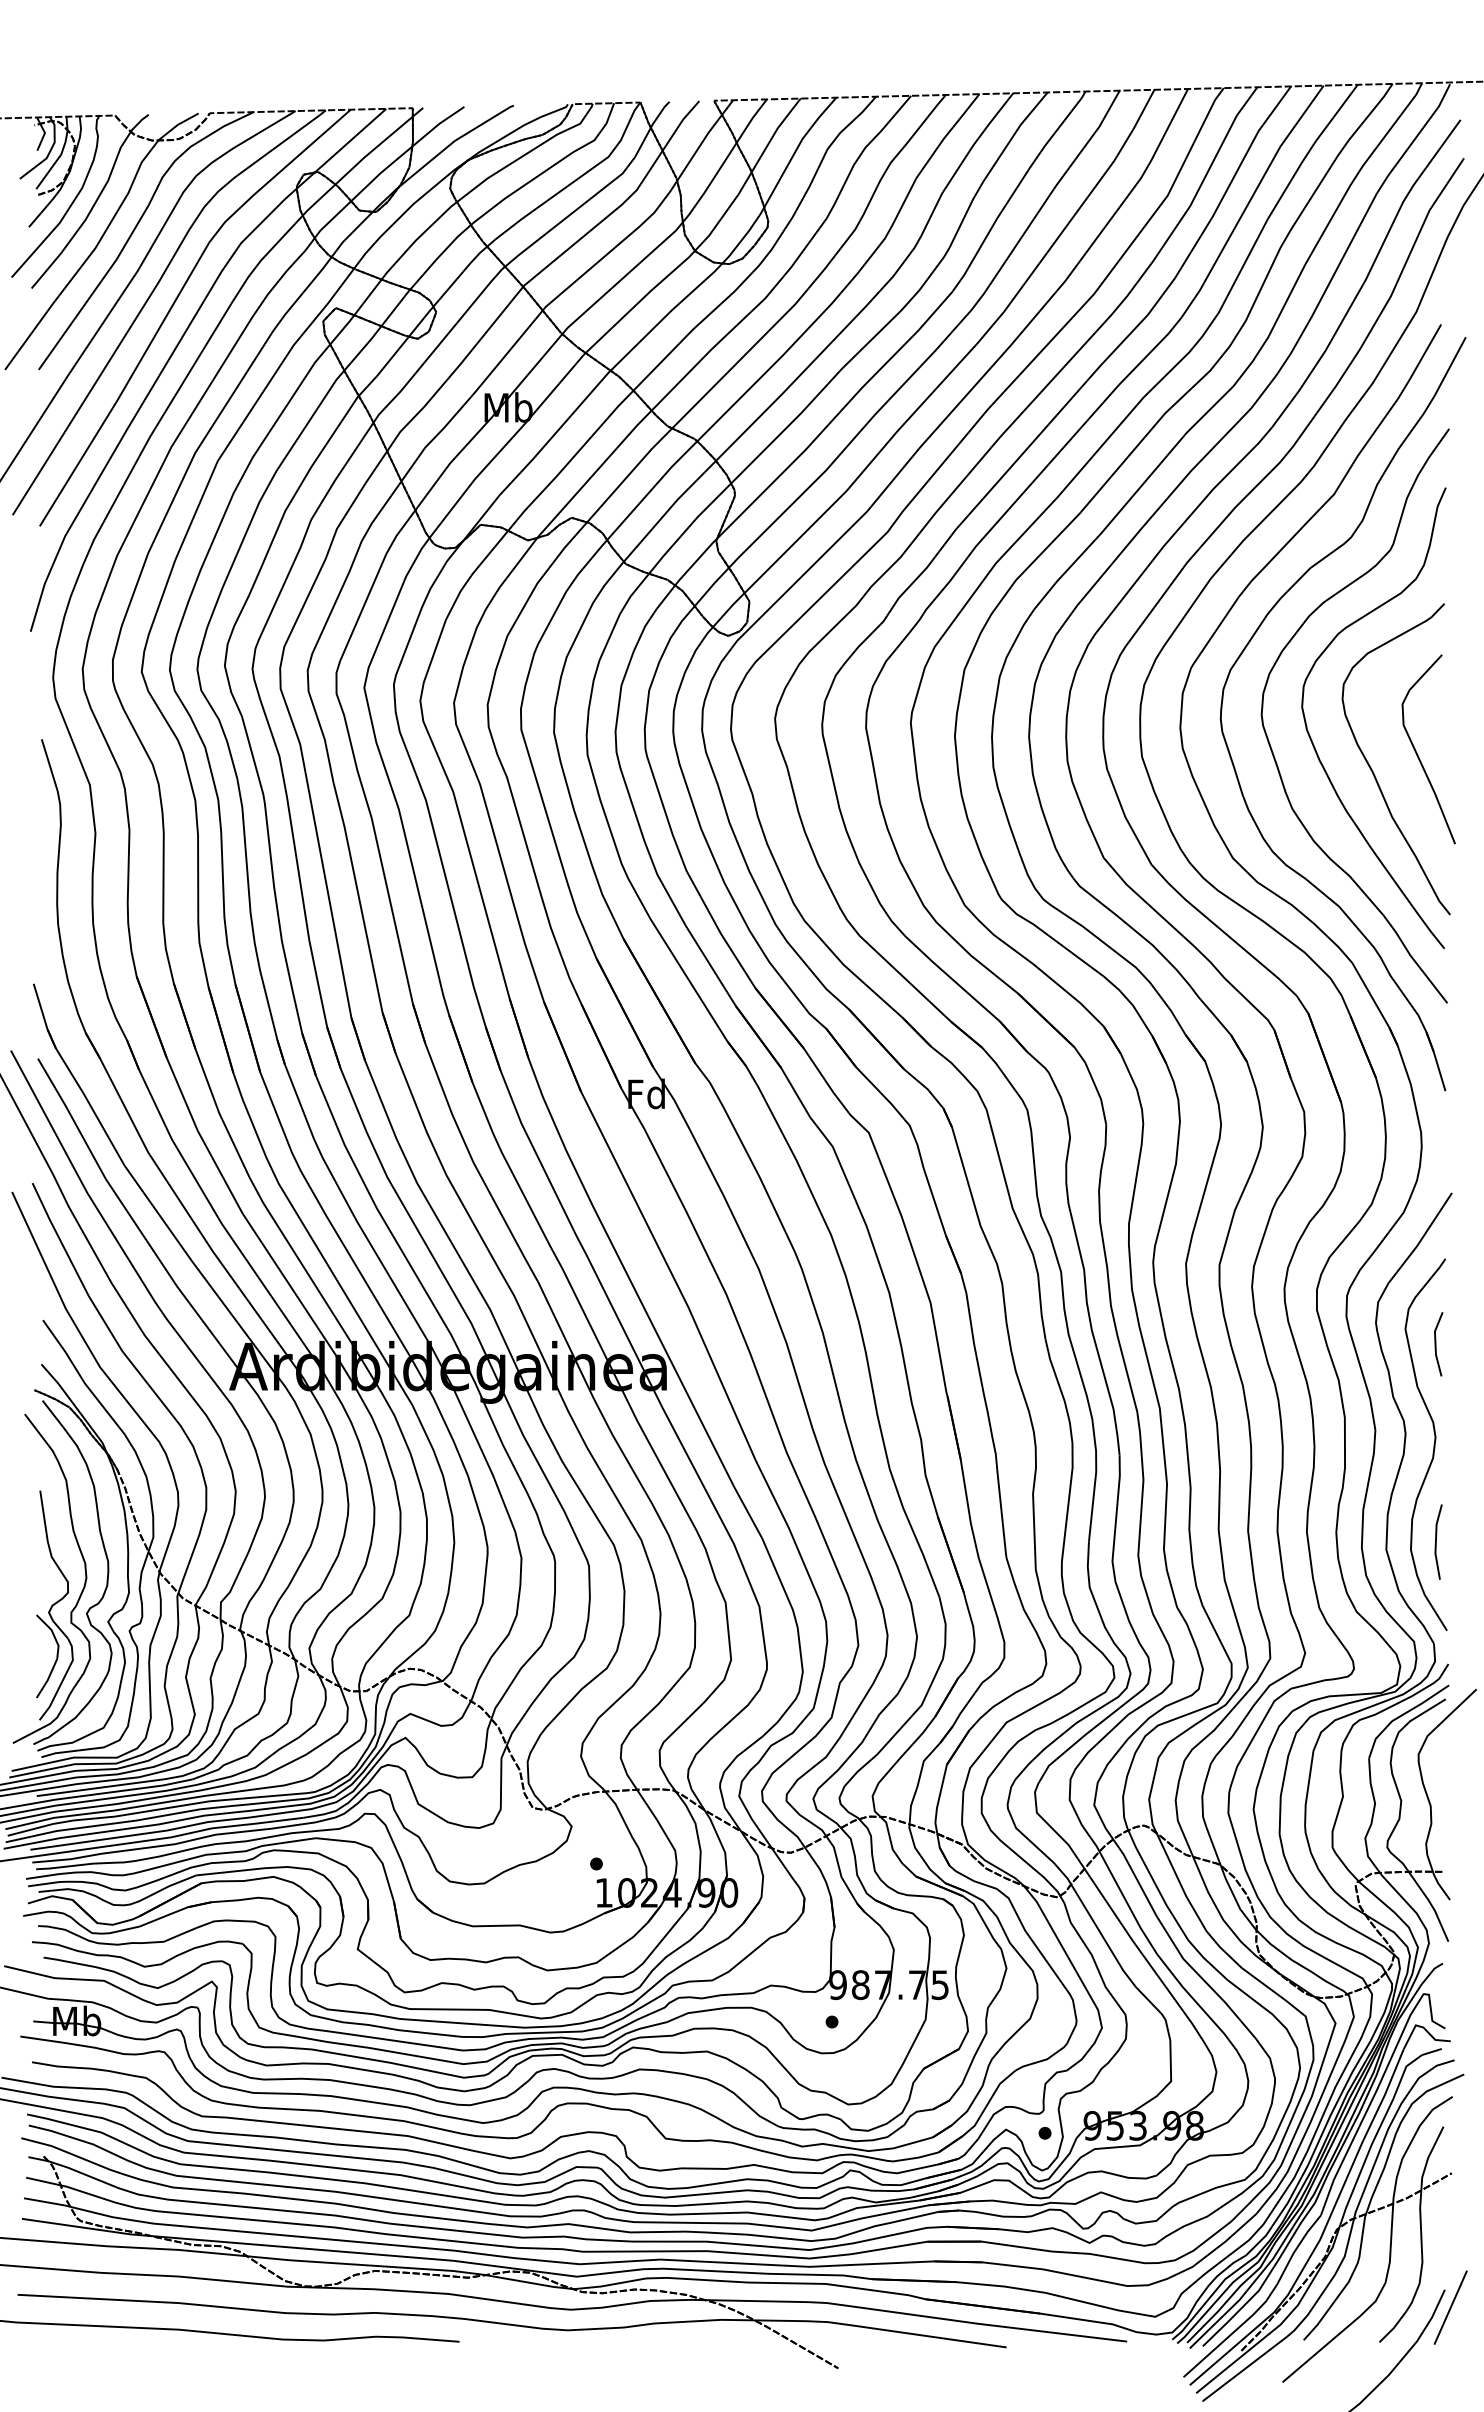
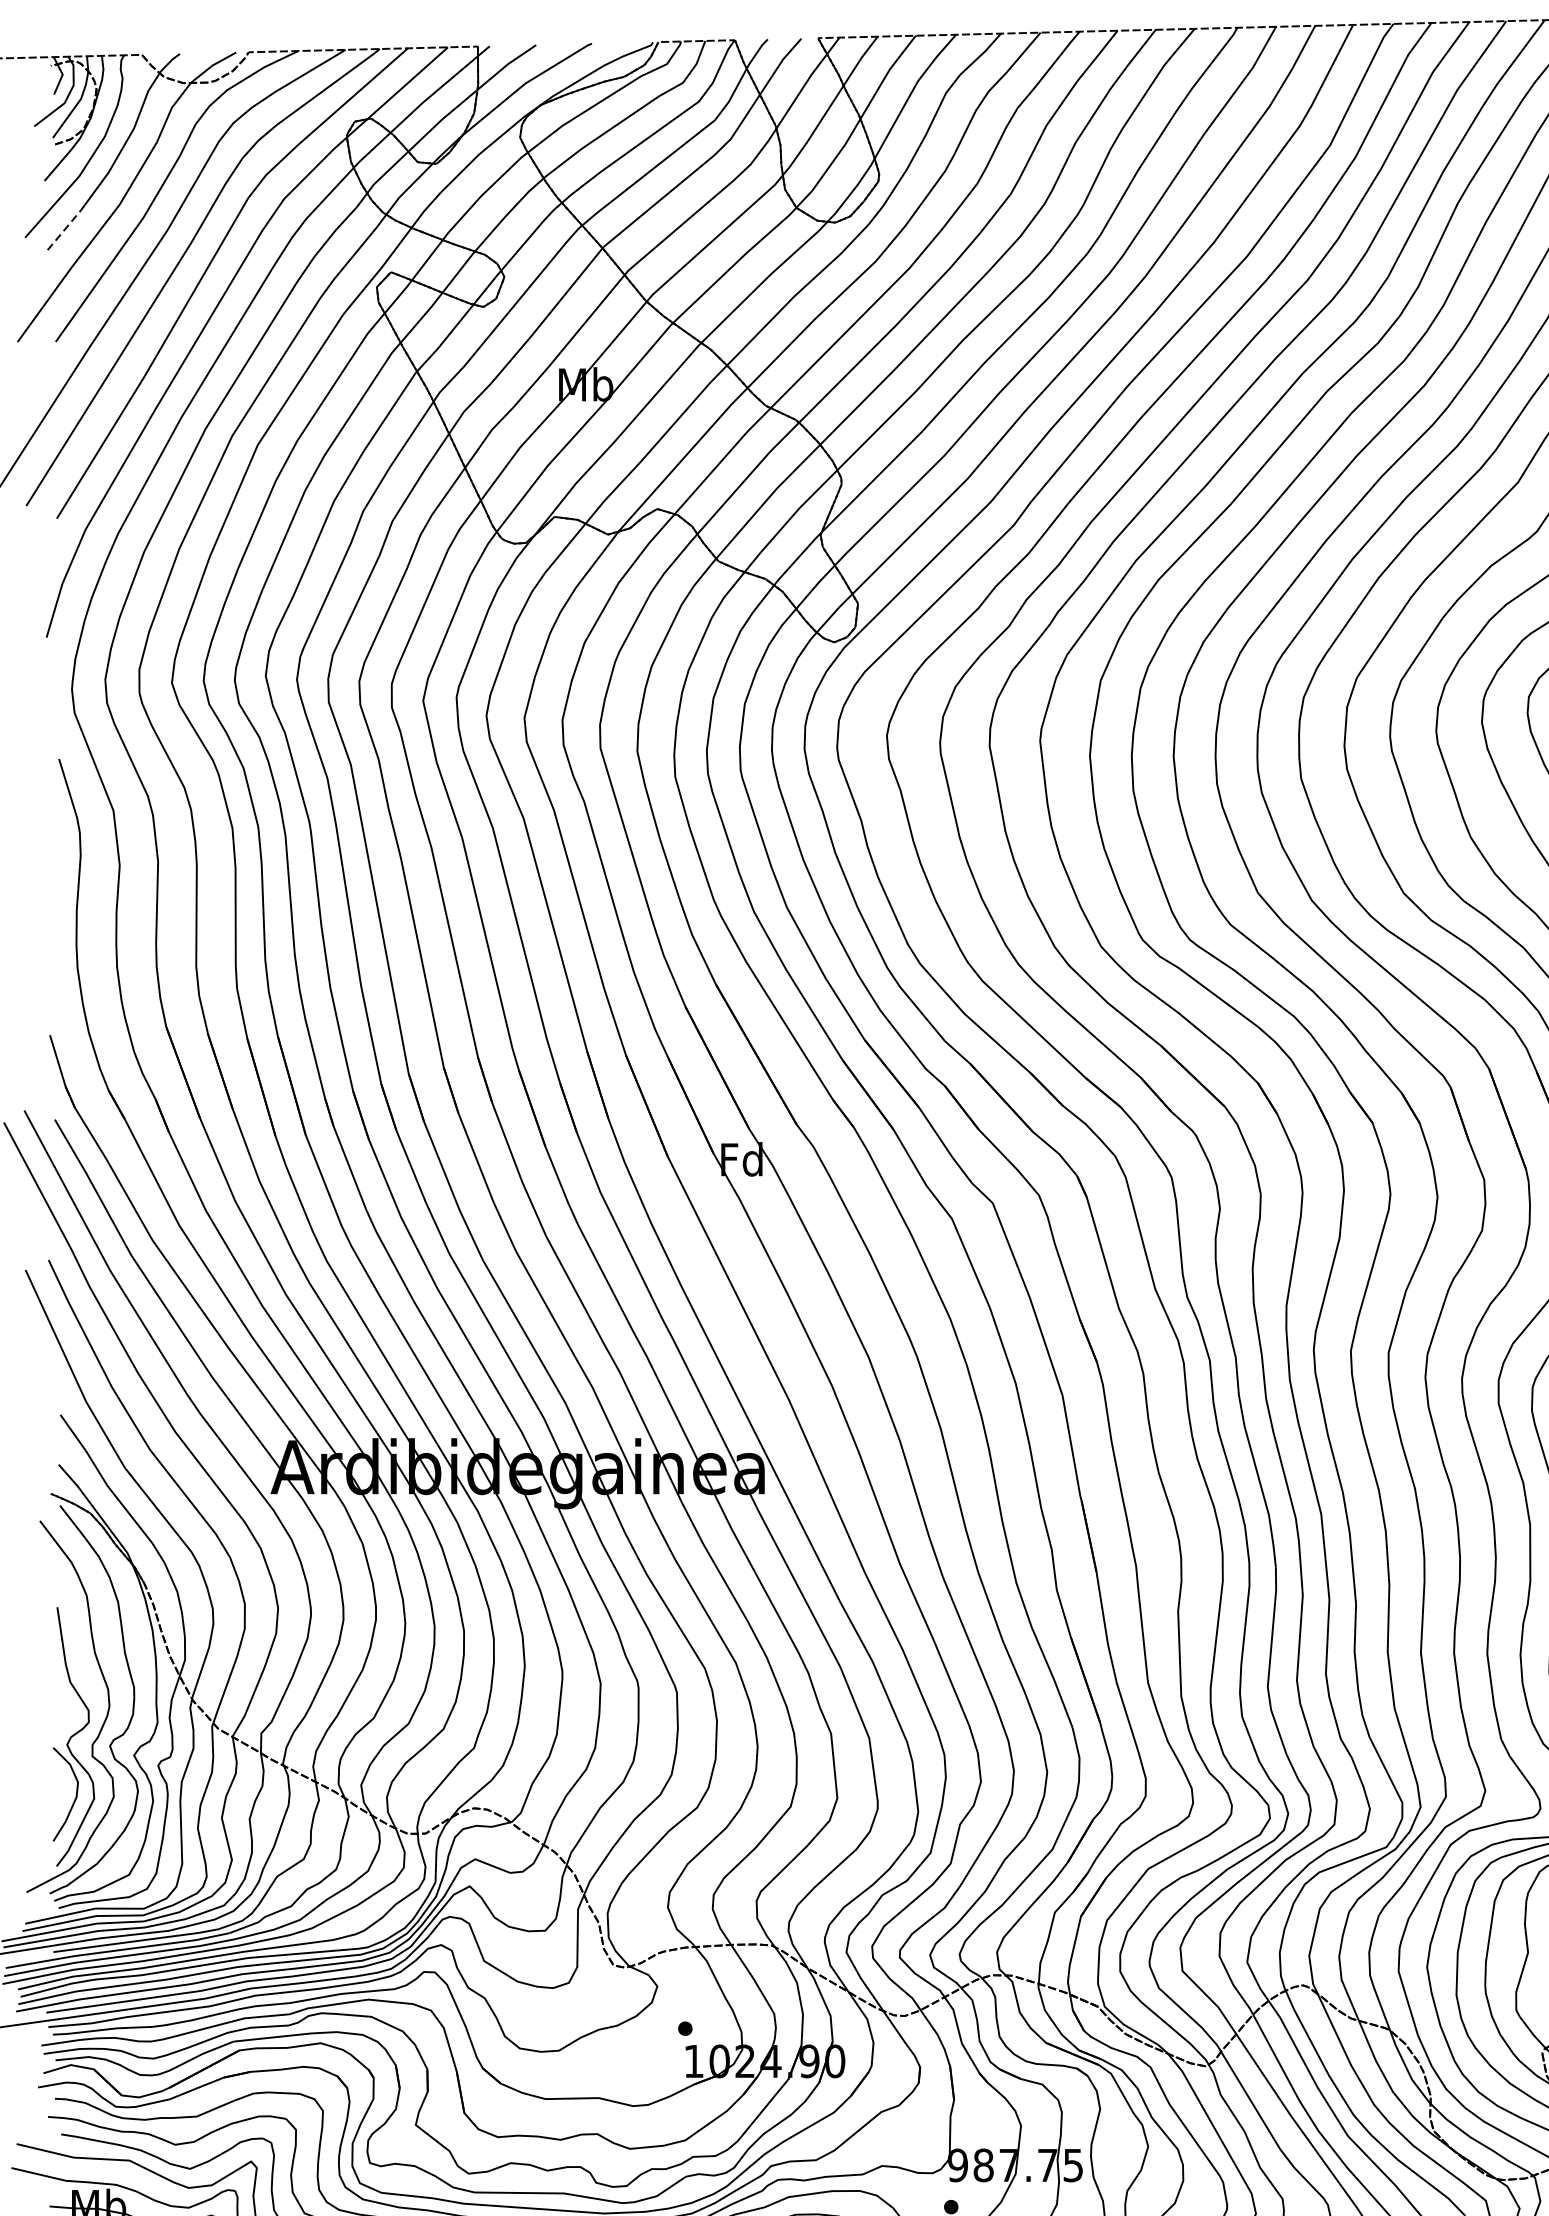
line: (46, 270) -> (64, 229), solid -> dashed

